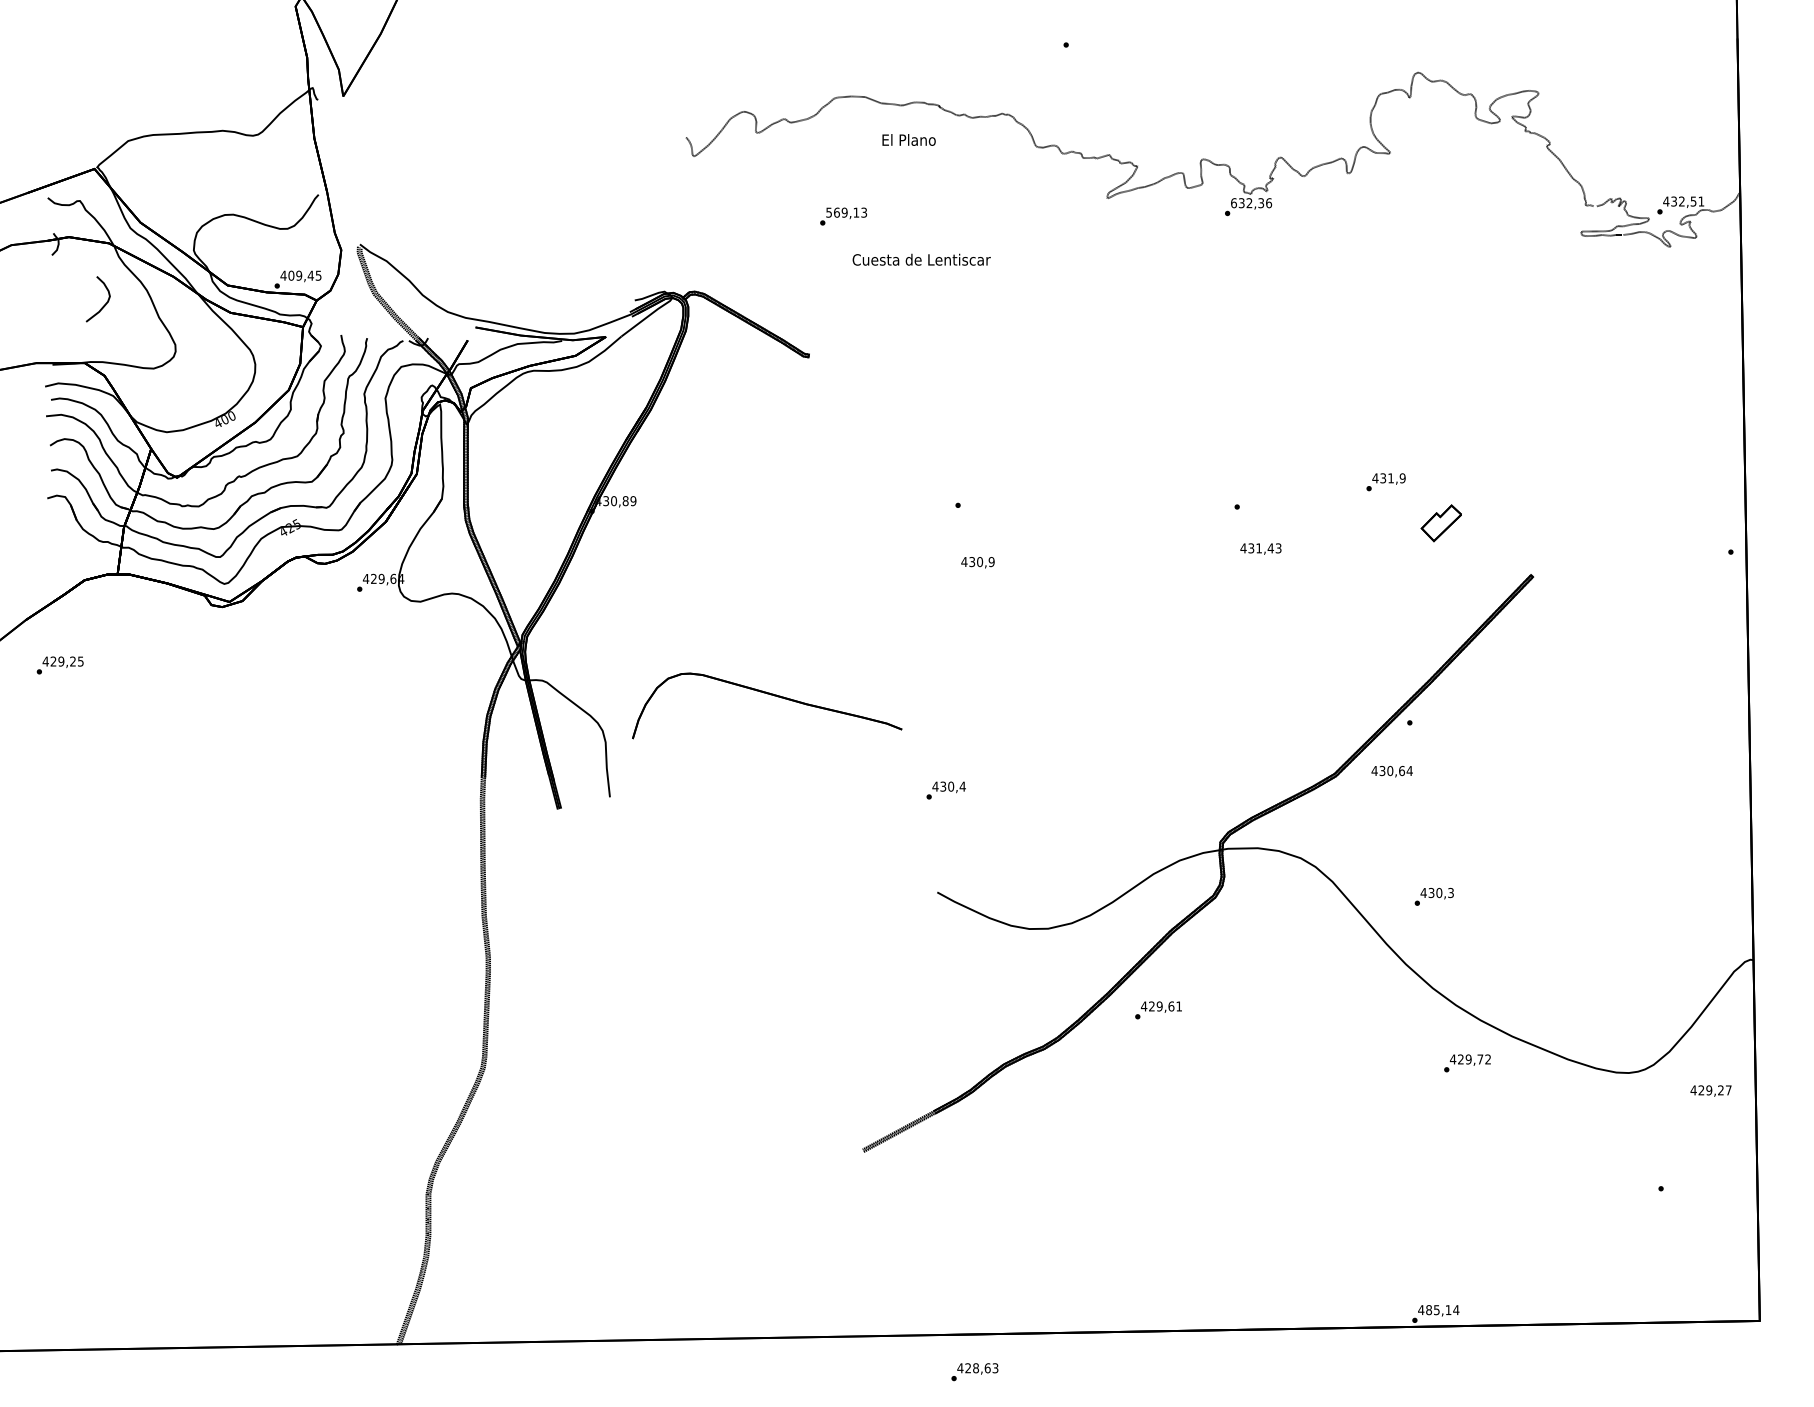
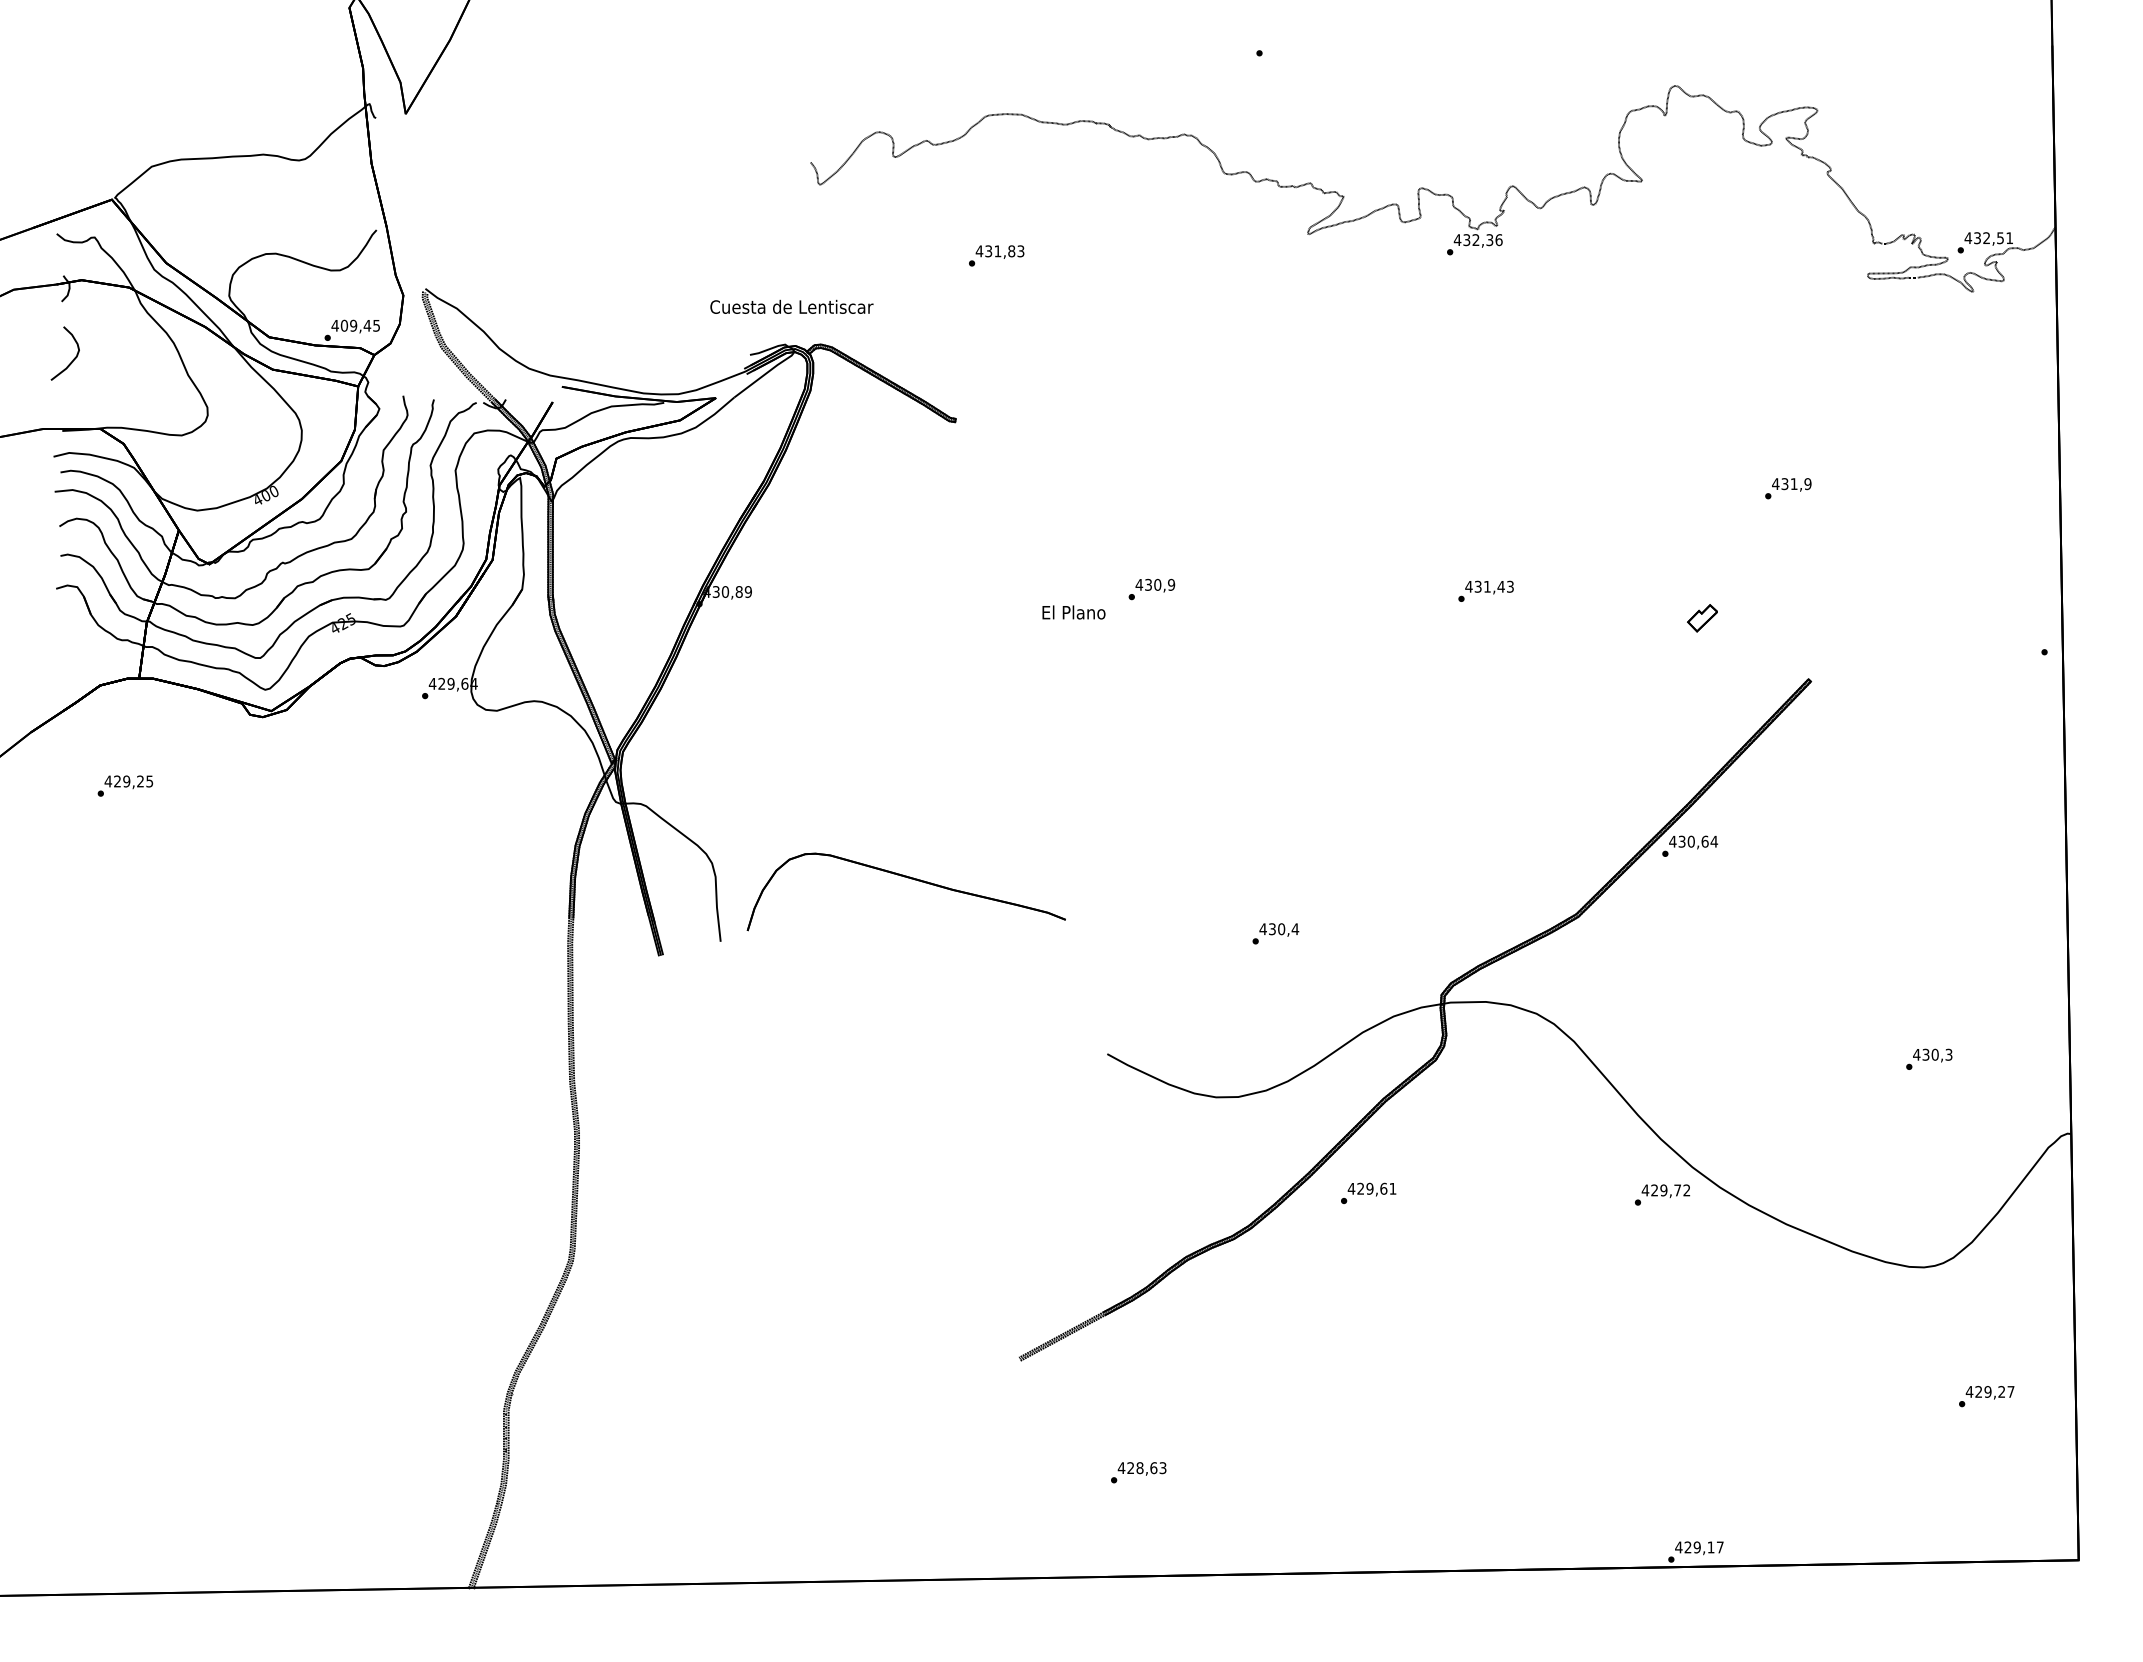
text: (908, 140) -> (1073, 612), moved
text: (1233, 203) -> (1457, 240), 632,36 -> 432,36
text: (842, 212) -> (995, 251), 569,13 -> 431,83
text: (921, 259) -> (791, 306), moved
curve: (105, 303) -> (73, 358), moved
text: (1386, 482) -> (1788, 488), moved
part: (1441, 523) -> (1702, 618), size x0.62
text: (1260, 548) -> (1489, 587), moved
text: (978, 562) -> (1155, 585), moved
text: (60, 664) -> (125, 785), moved
part: (768, 694) -> (907, 878), moved
text: (1392, 771) -> (1693, 842), moved
text: (945, 790) -> (1275, 933), moved
text: (1434, 896) -> (1929, 1058), moved
text: (1467, 1062) -> (1662, 1194), moved
text: (1710, 1090) -> (1989, 1392), moved
text: (1442, 1310) -> (1703, 1547), 485,14 -> 429,17
text: (974, 1371) -> (1138, 1472), moved

